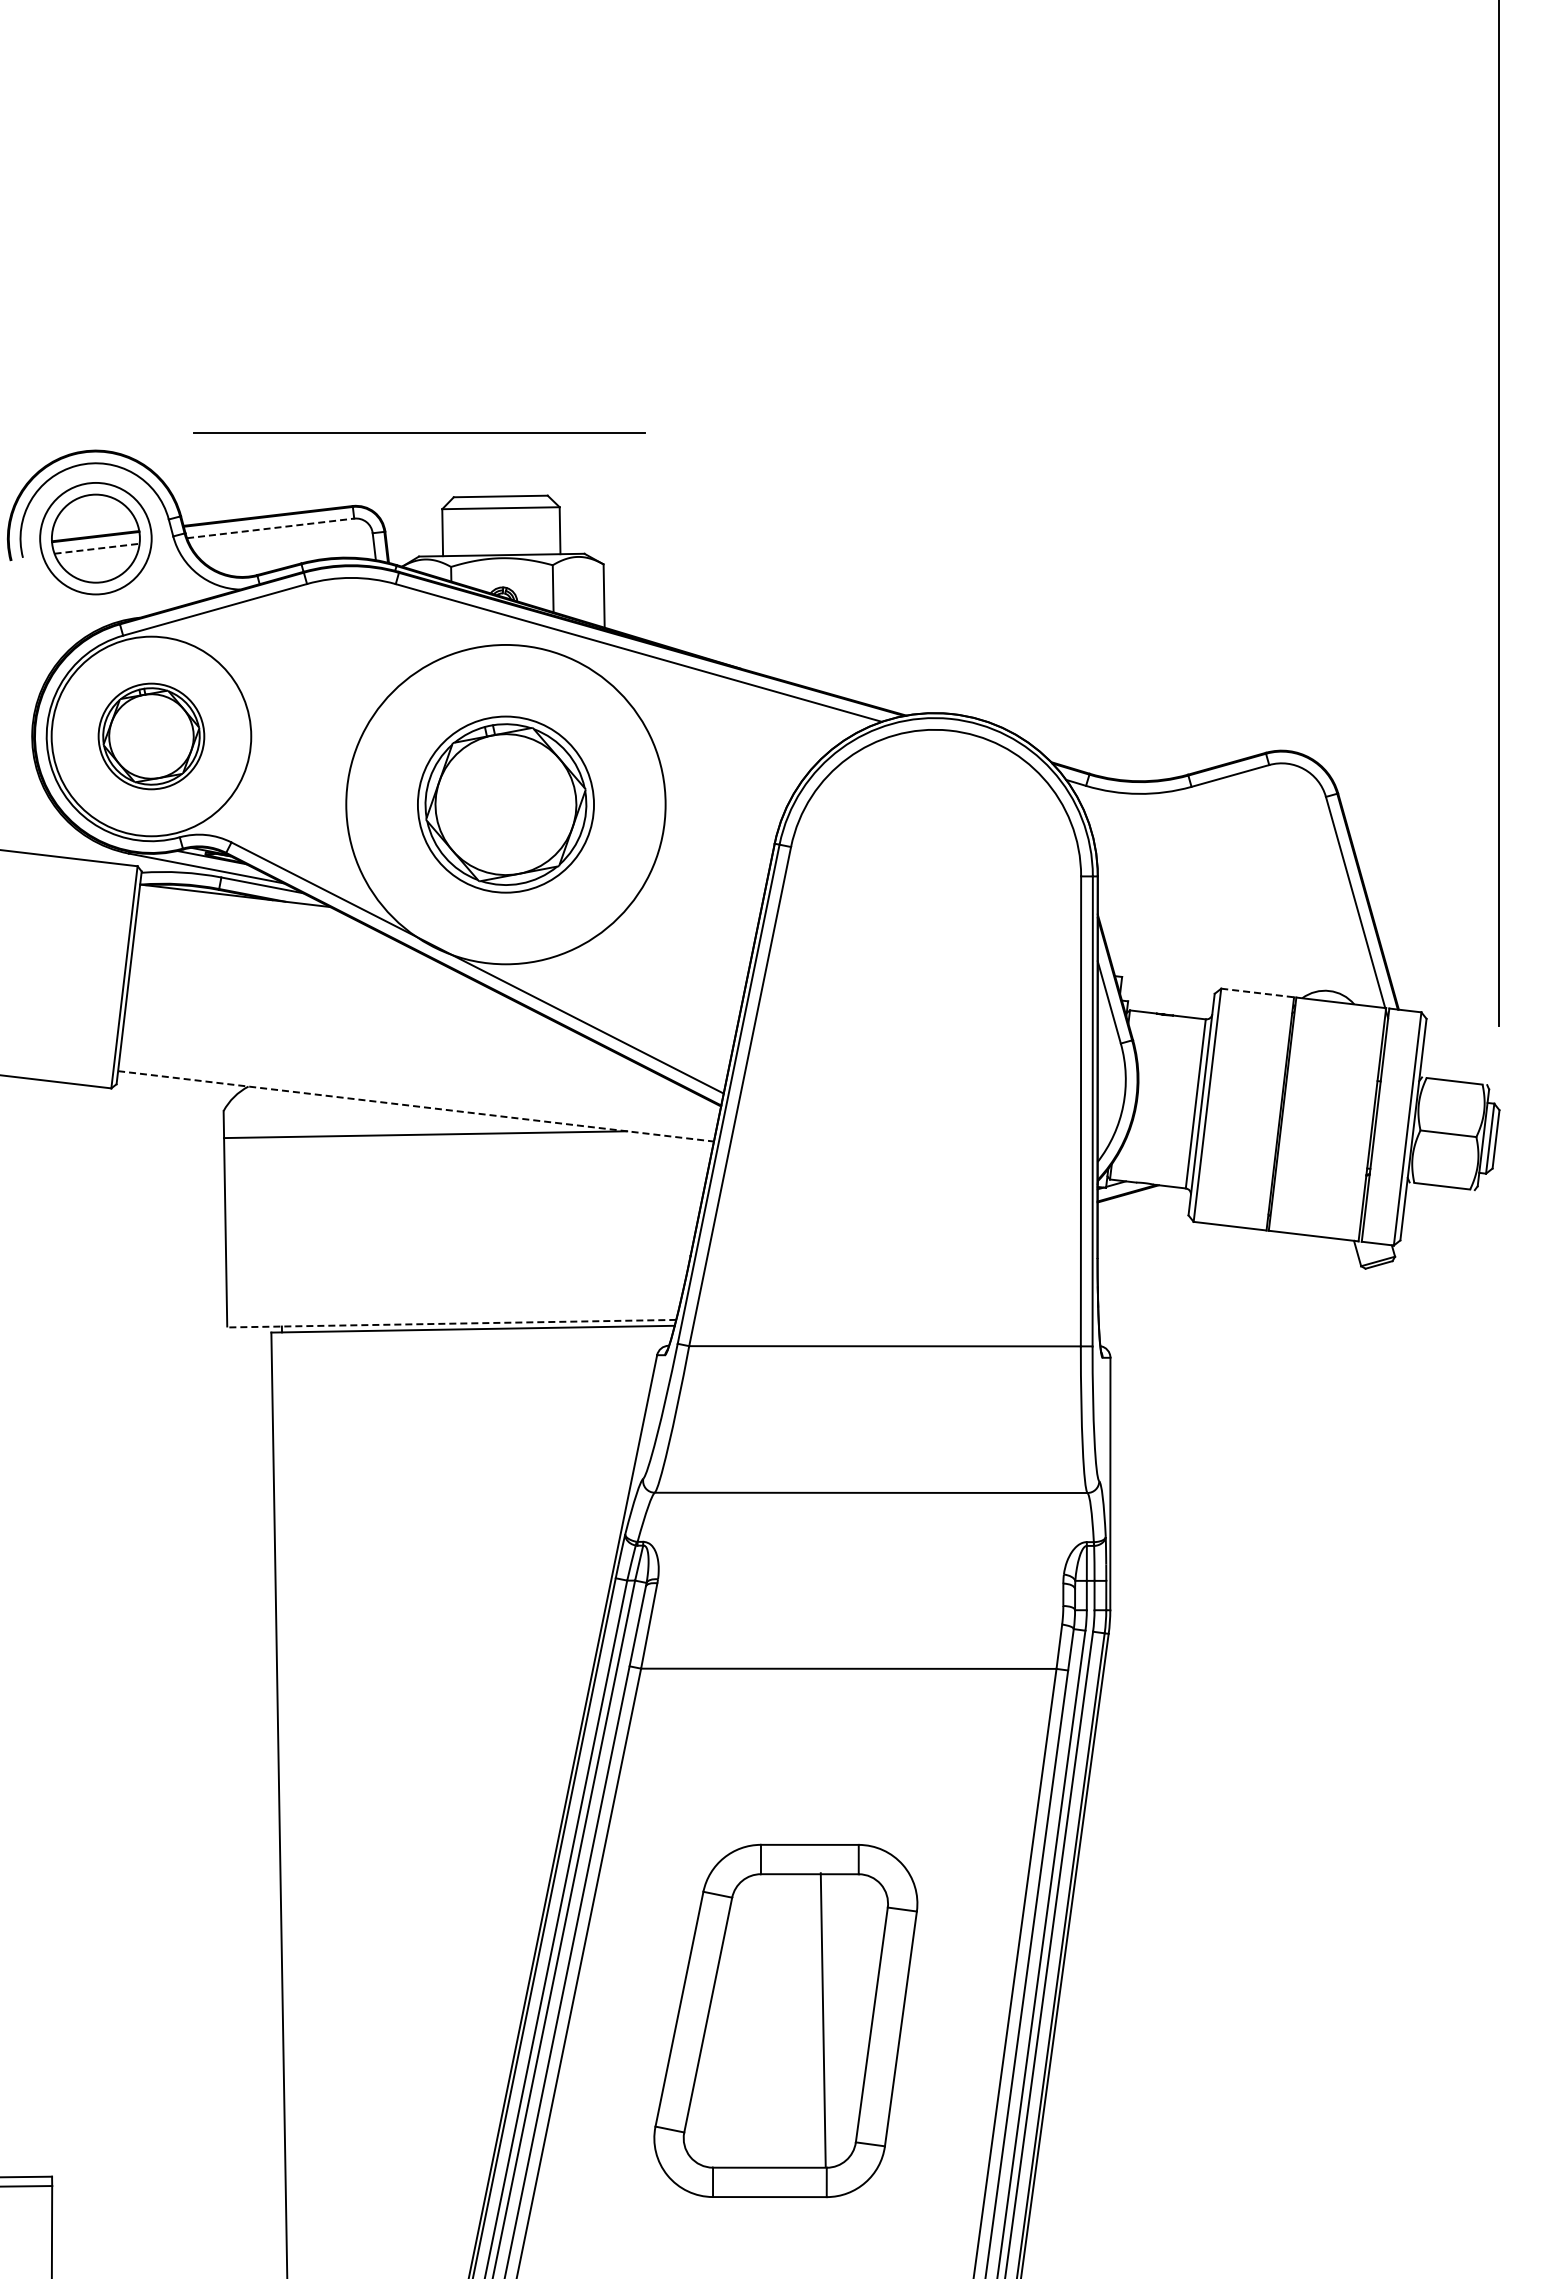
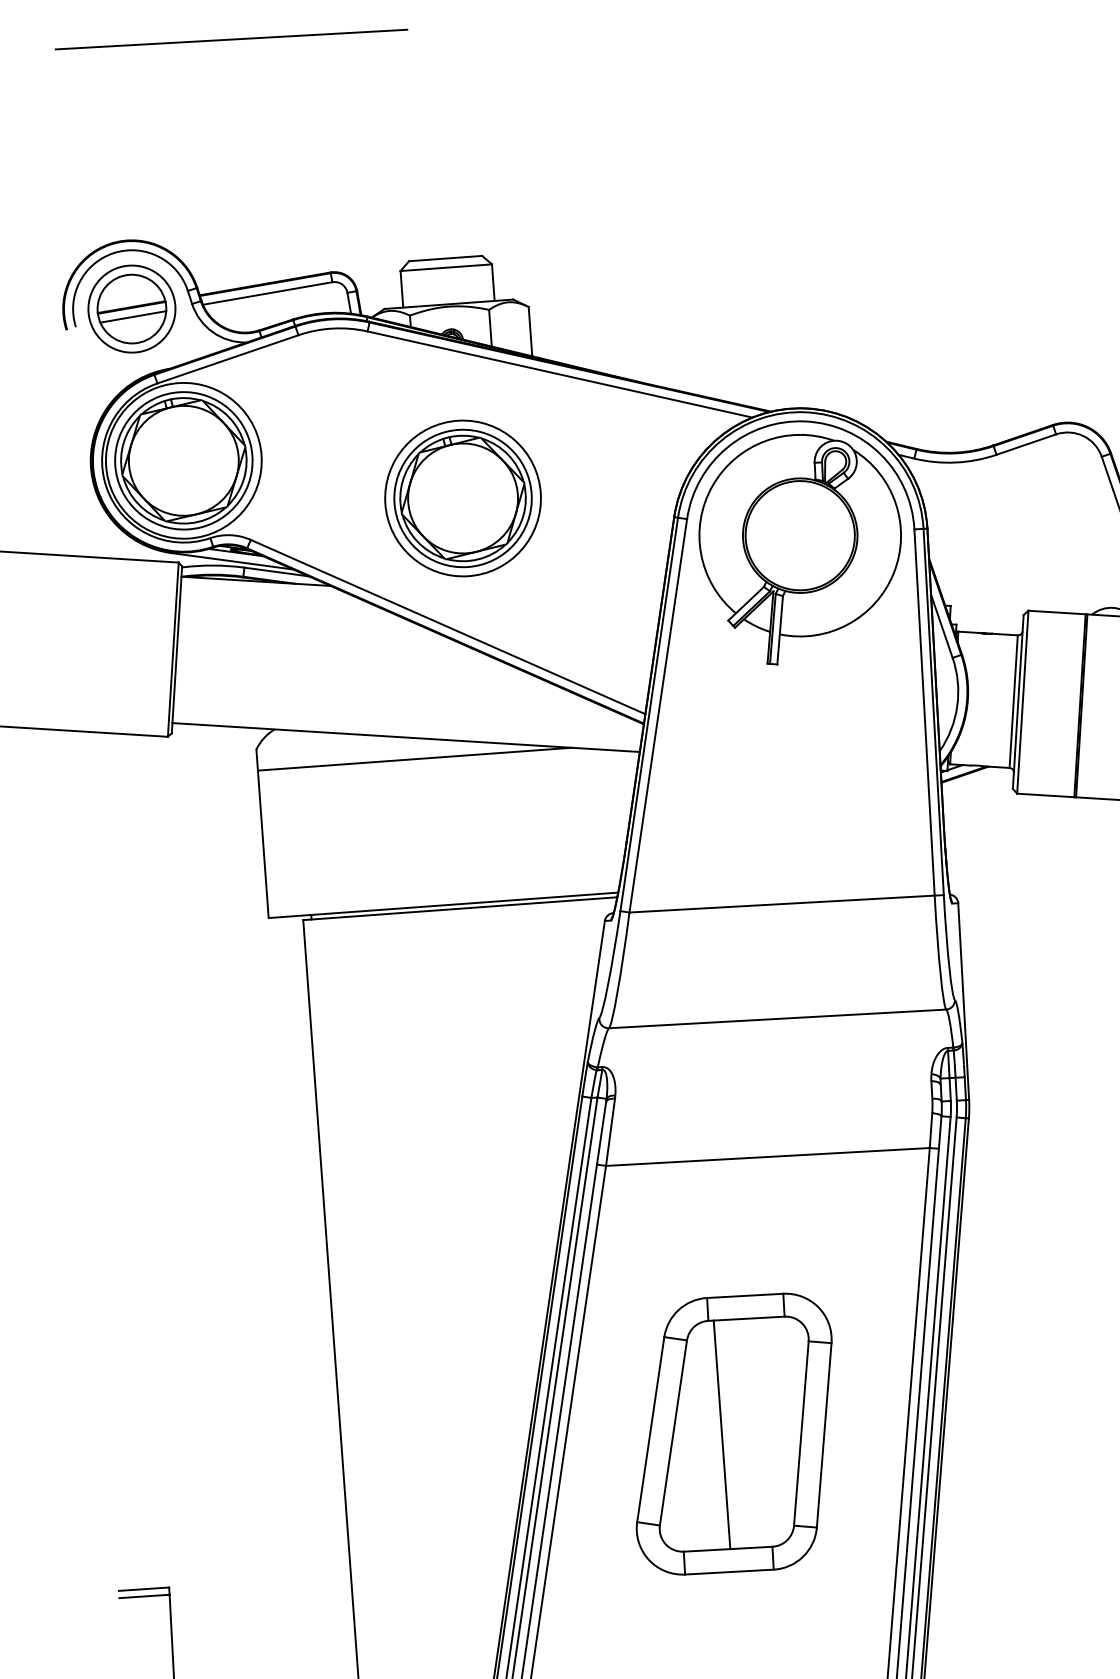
line: (419, 432) -> (231, 39), moved
line: (271, 528) -> (268, 293), dashed -> solid
line: (97, 548) -> (133, 316), dashed -> solid
part: (151, 736) -> (183, 460), size x1.67
circle: (505, 804) -> (462, 498), size x0.62
part: (934, 893) -> (800, 549), added
line: (1257, 993) -> (1056, 612), dashed -> solid
line: (416, 1106) -> (406, 737), dashed -> solid
line: (451, 1323) -> (443, 905), dashed -> solid
line: (822, 2019) -> (721, 1434), moved

